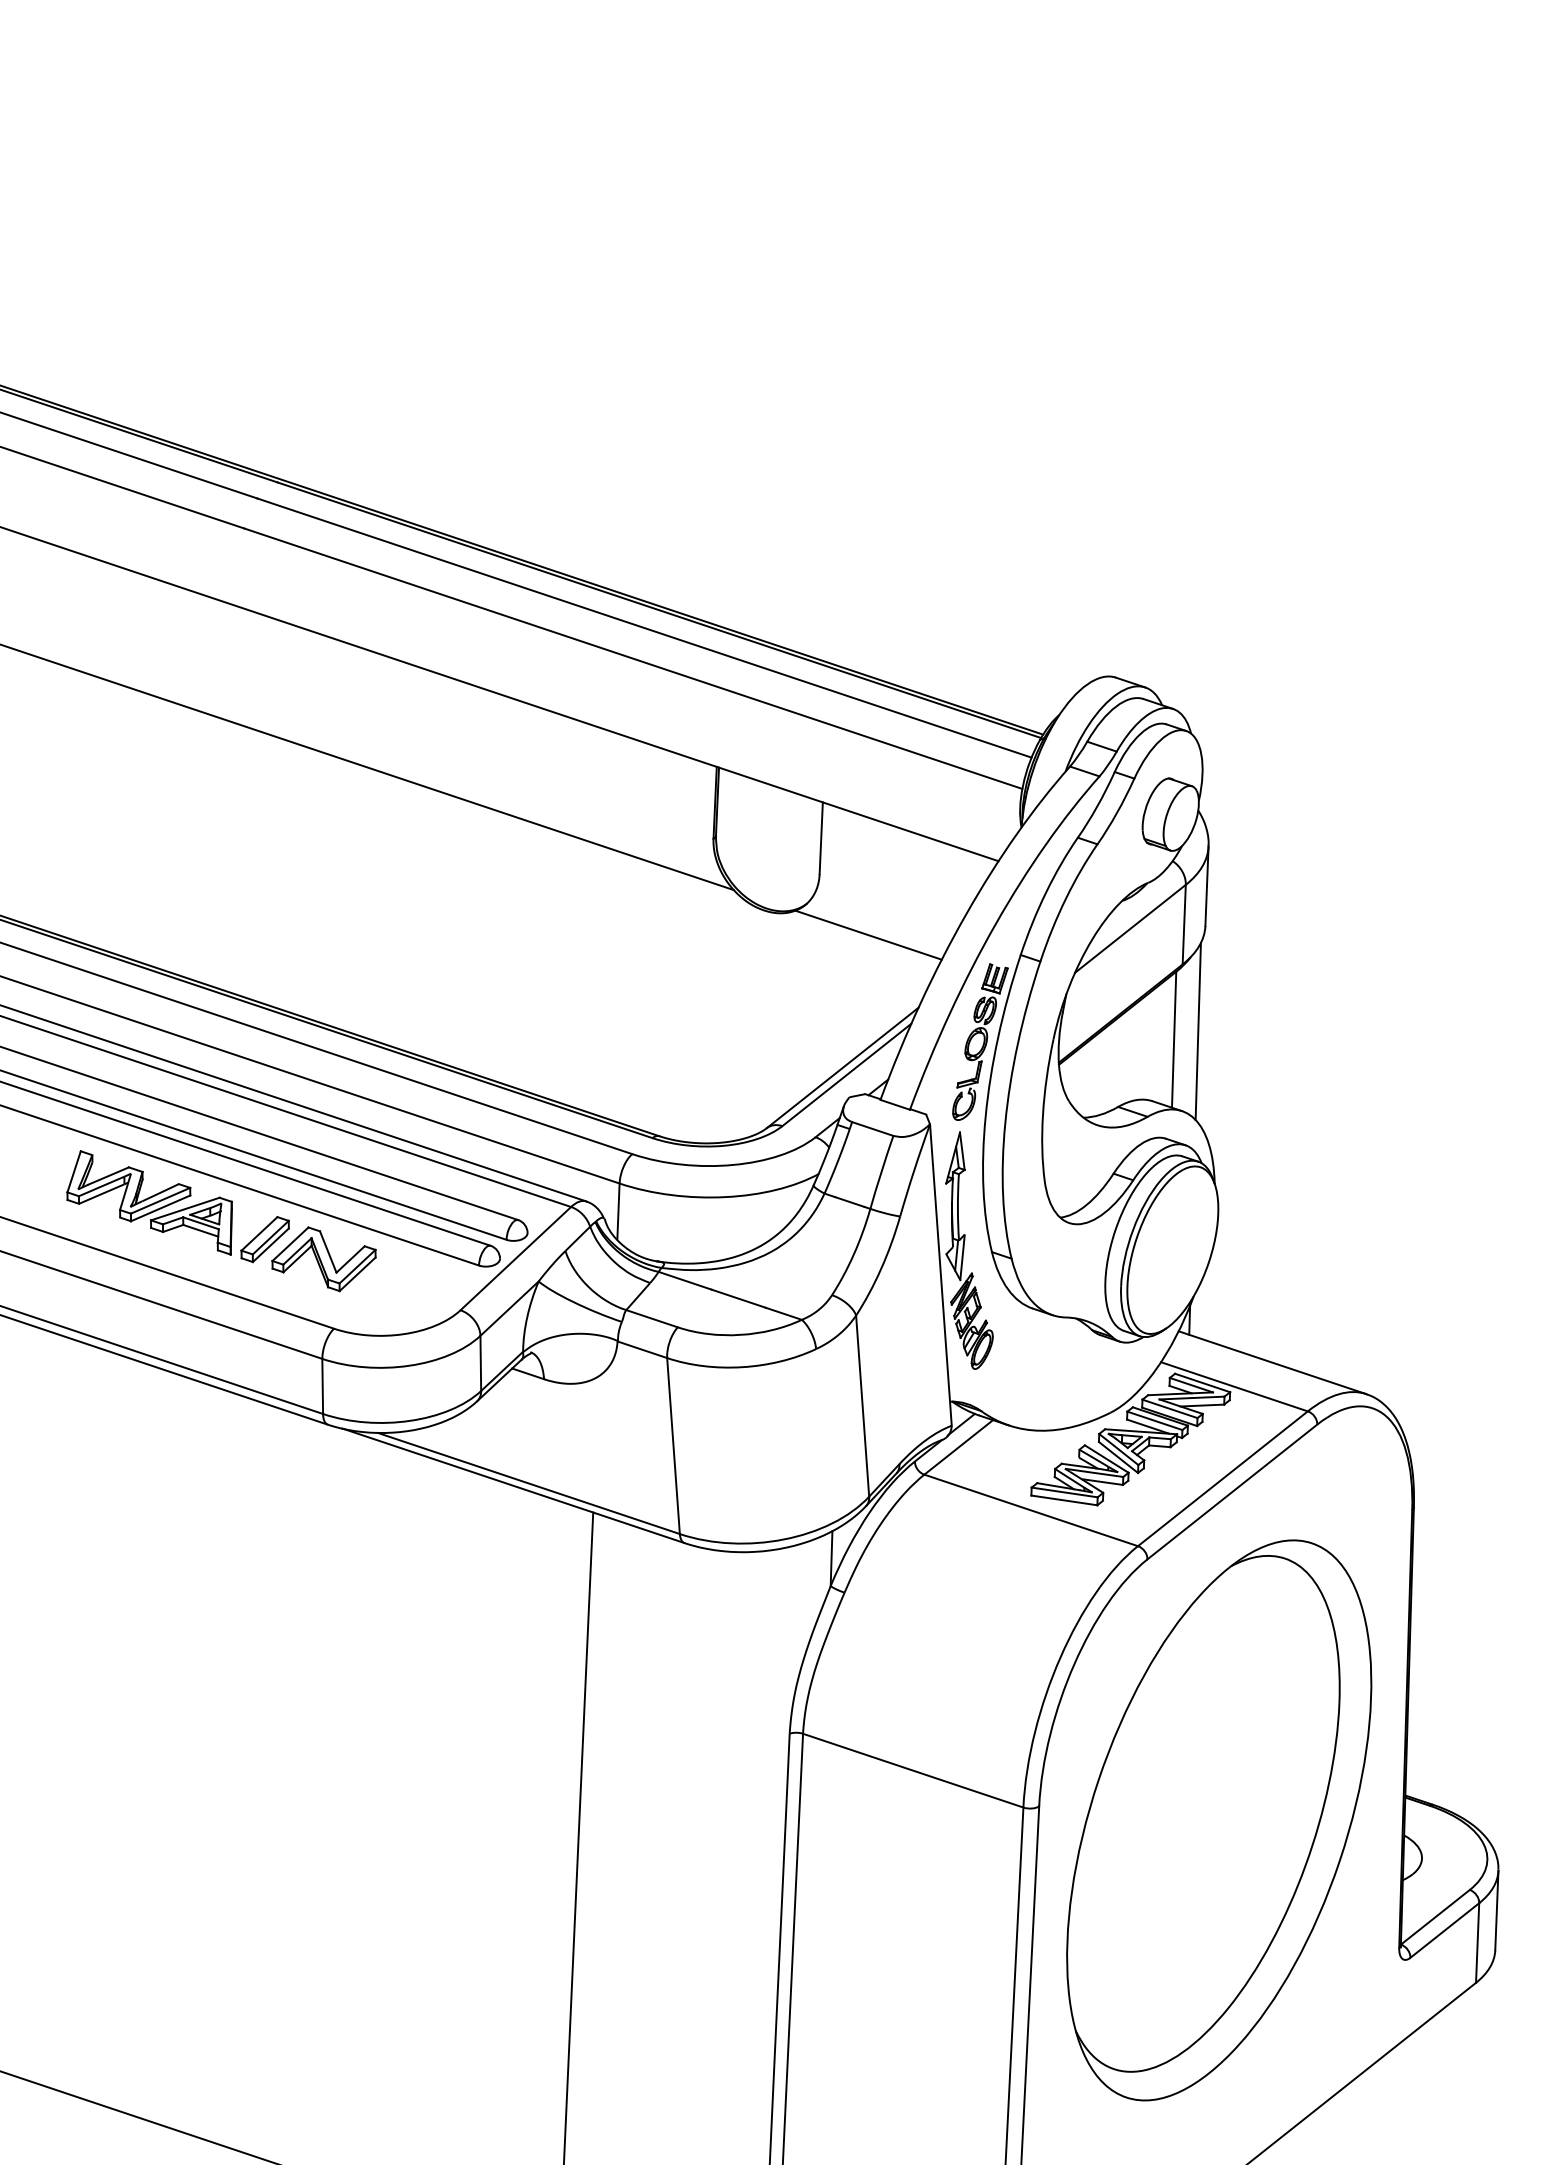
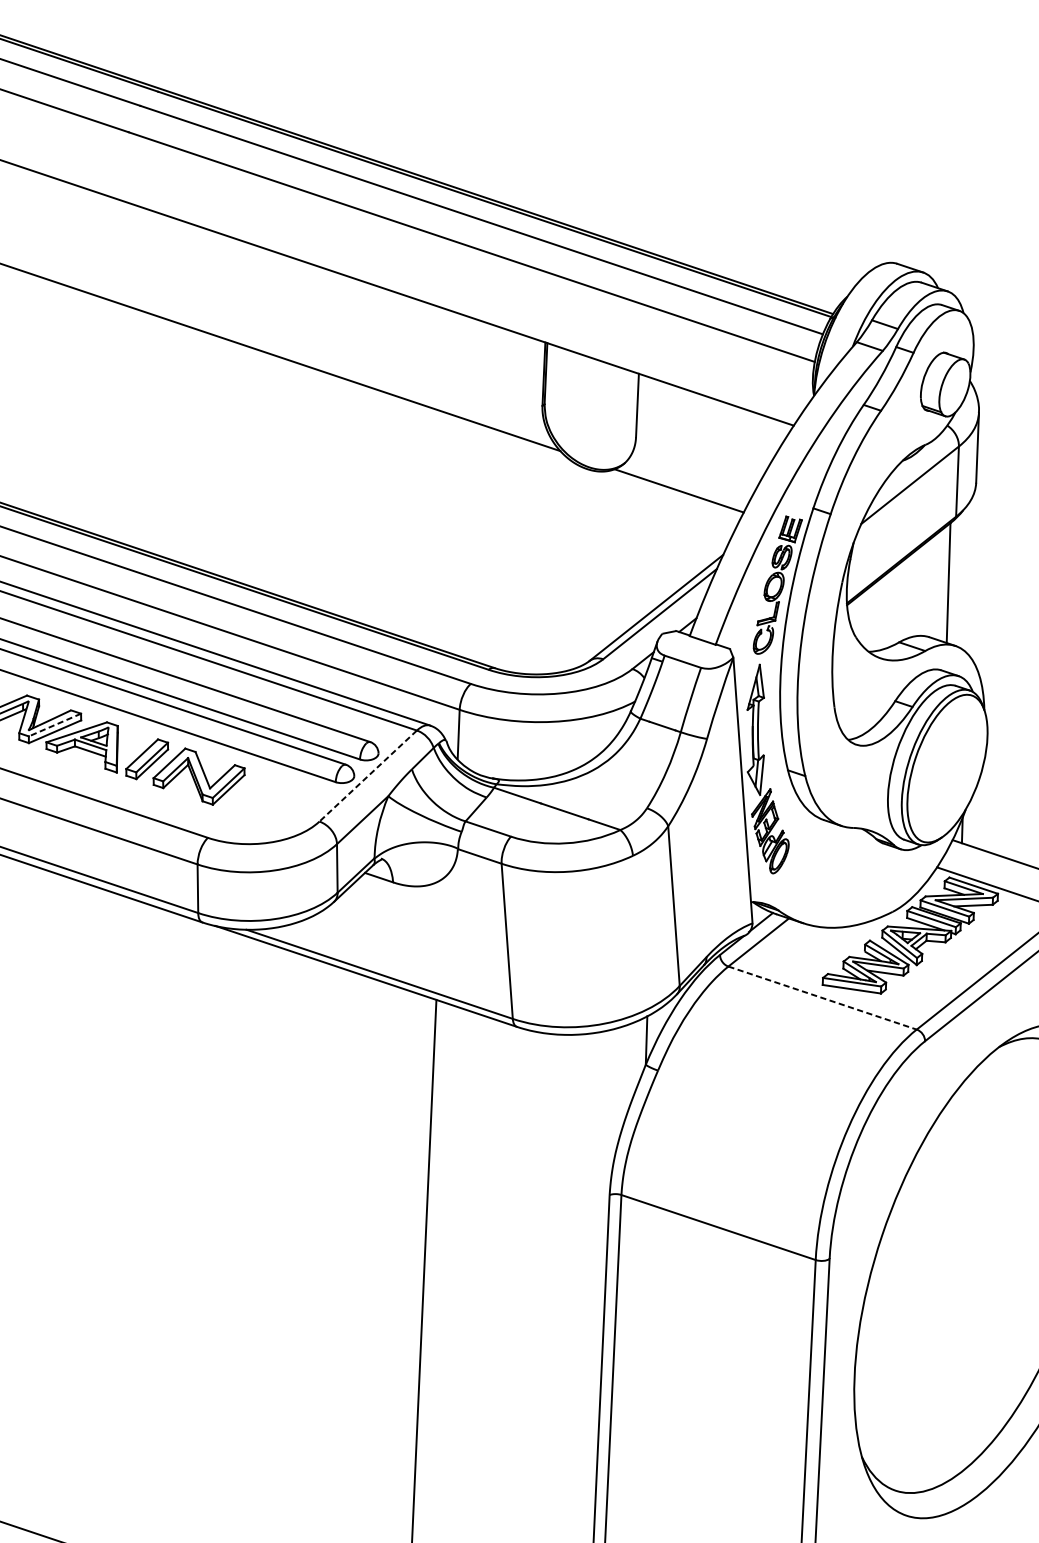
line: (1197, 1031) -> (969, 575), removed
line: (160, 1200) -> (54, 724), solid -> dashed
line: (515, 1258) -> (367, 775), solid -> dashed
line: (1031, 1510) -> (822, 998), solid -> dashed

